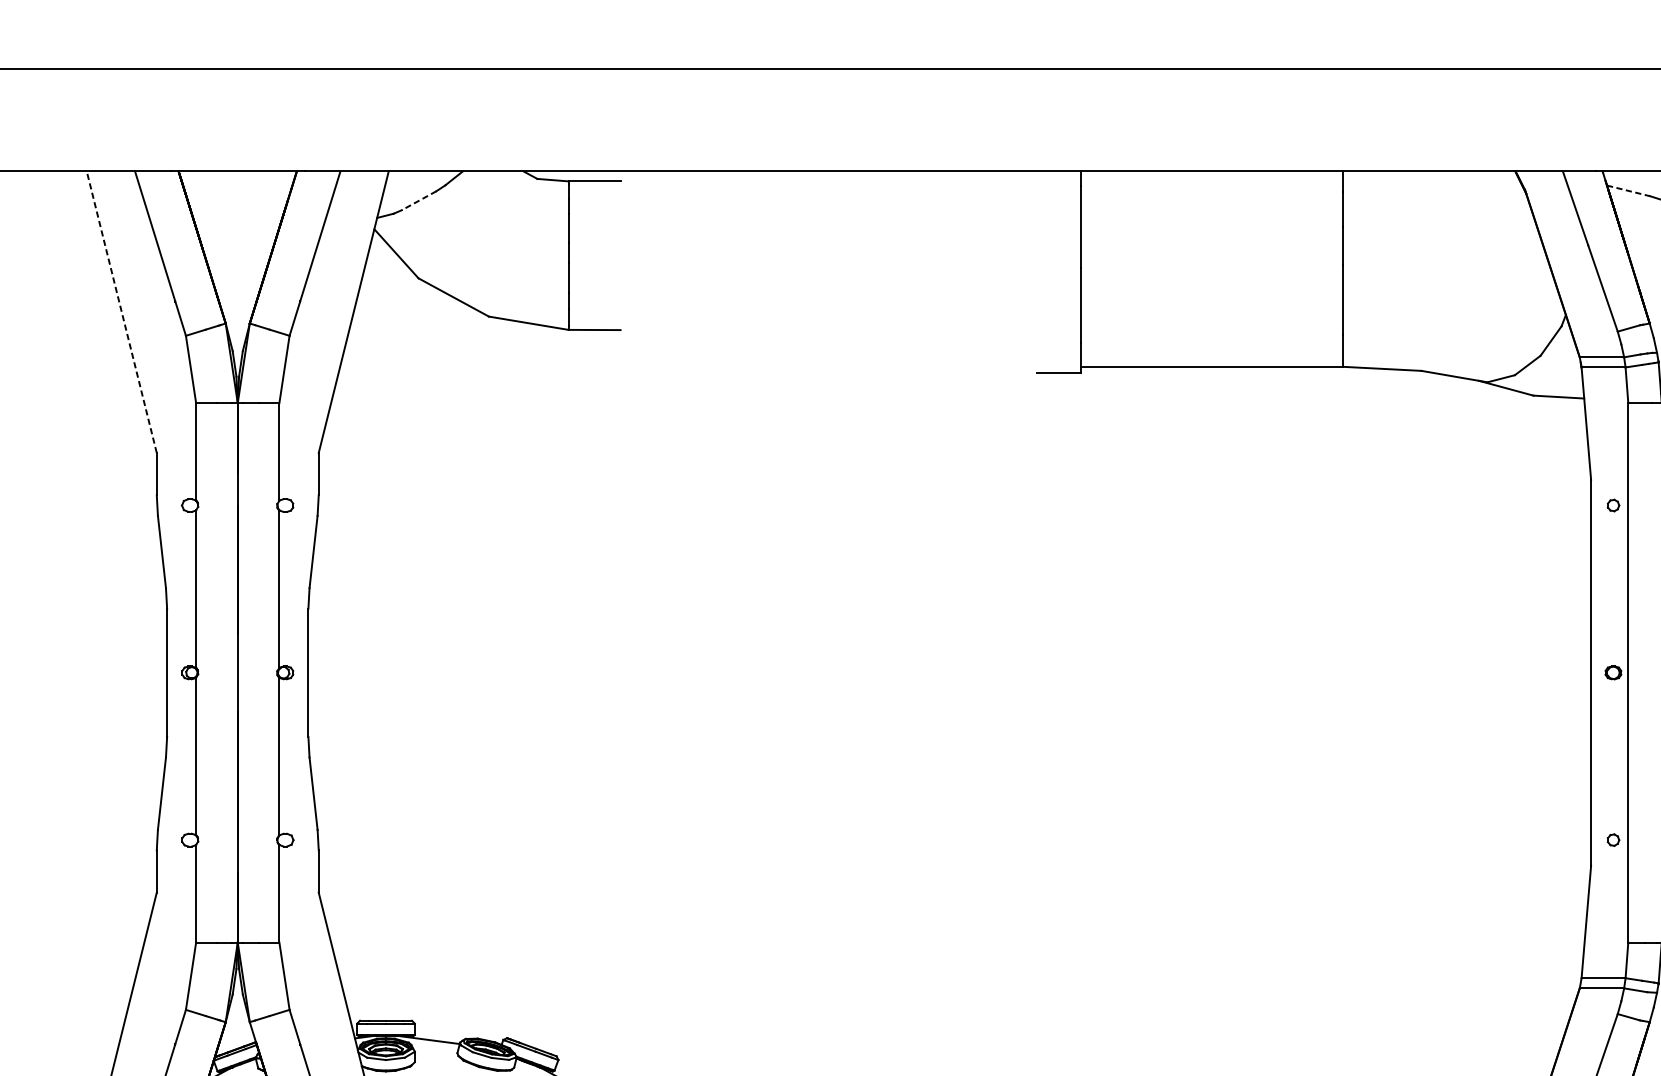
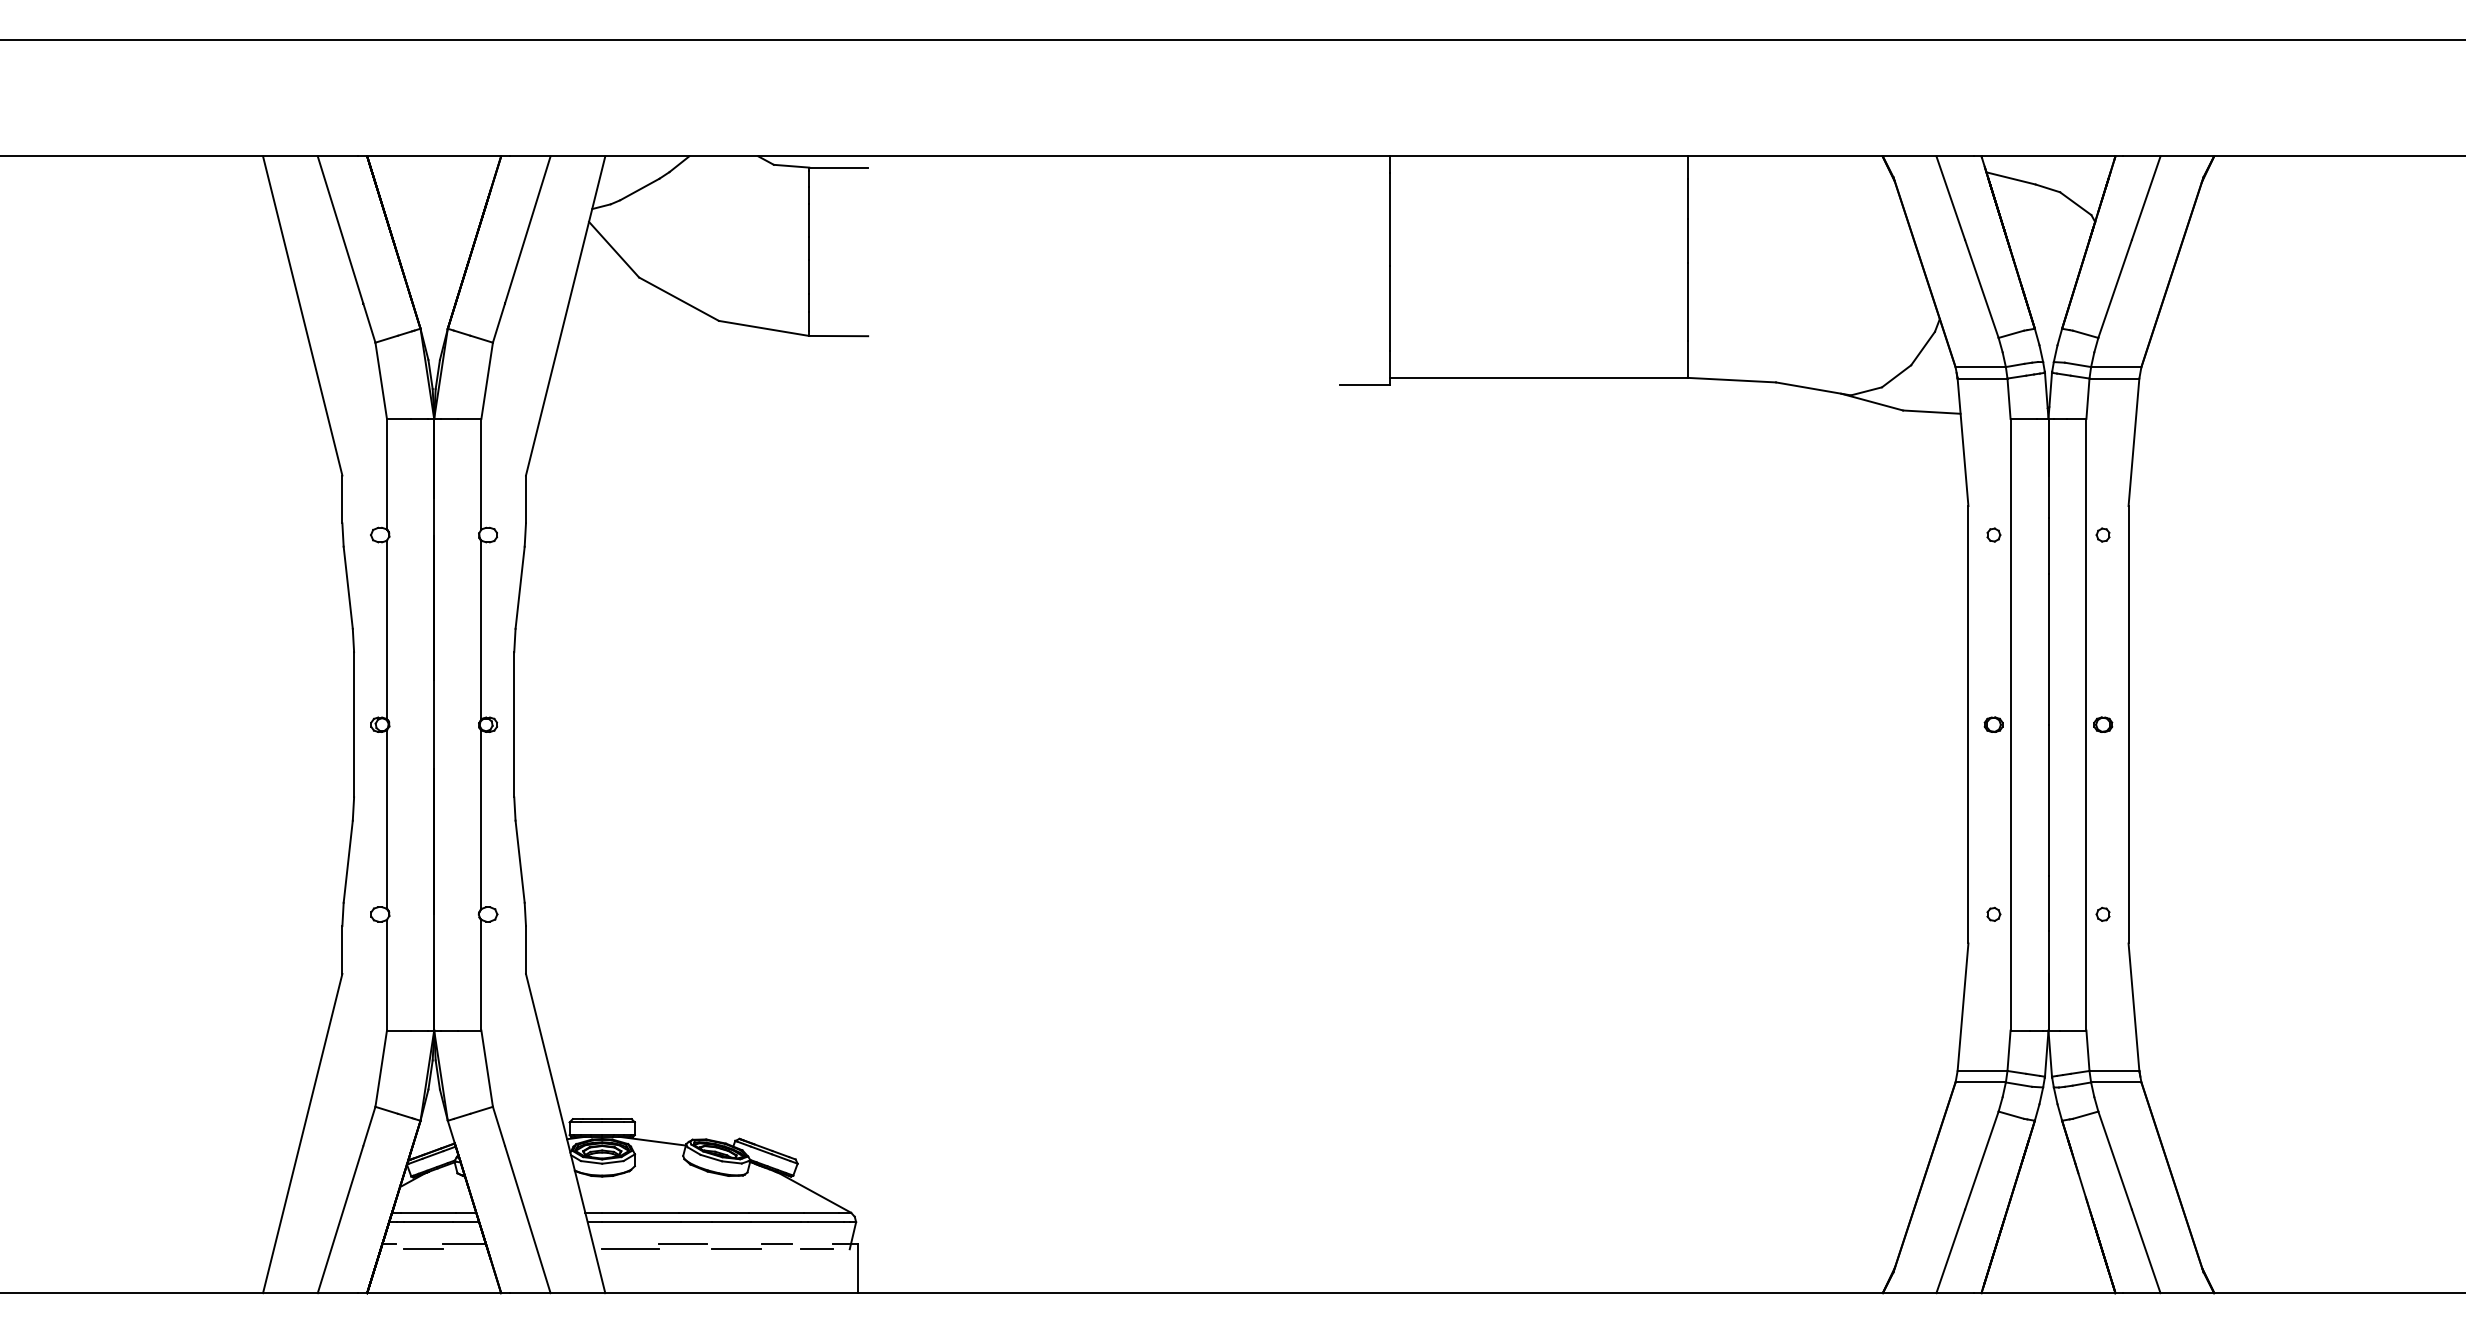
line: (1629, 190) -> (2011, 178), dashed -> solid
line: (418, 200) -> (639, 189), dashed -> solid
line: (121, 311) -> (302, 315), dashed -> solid

